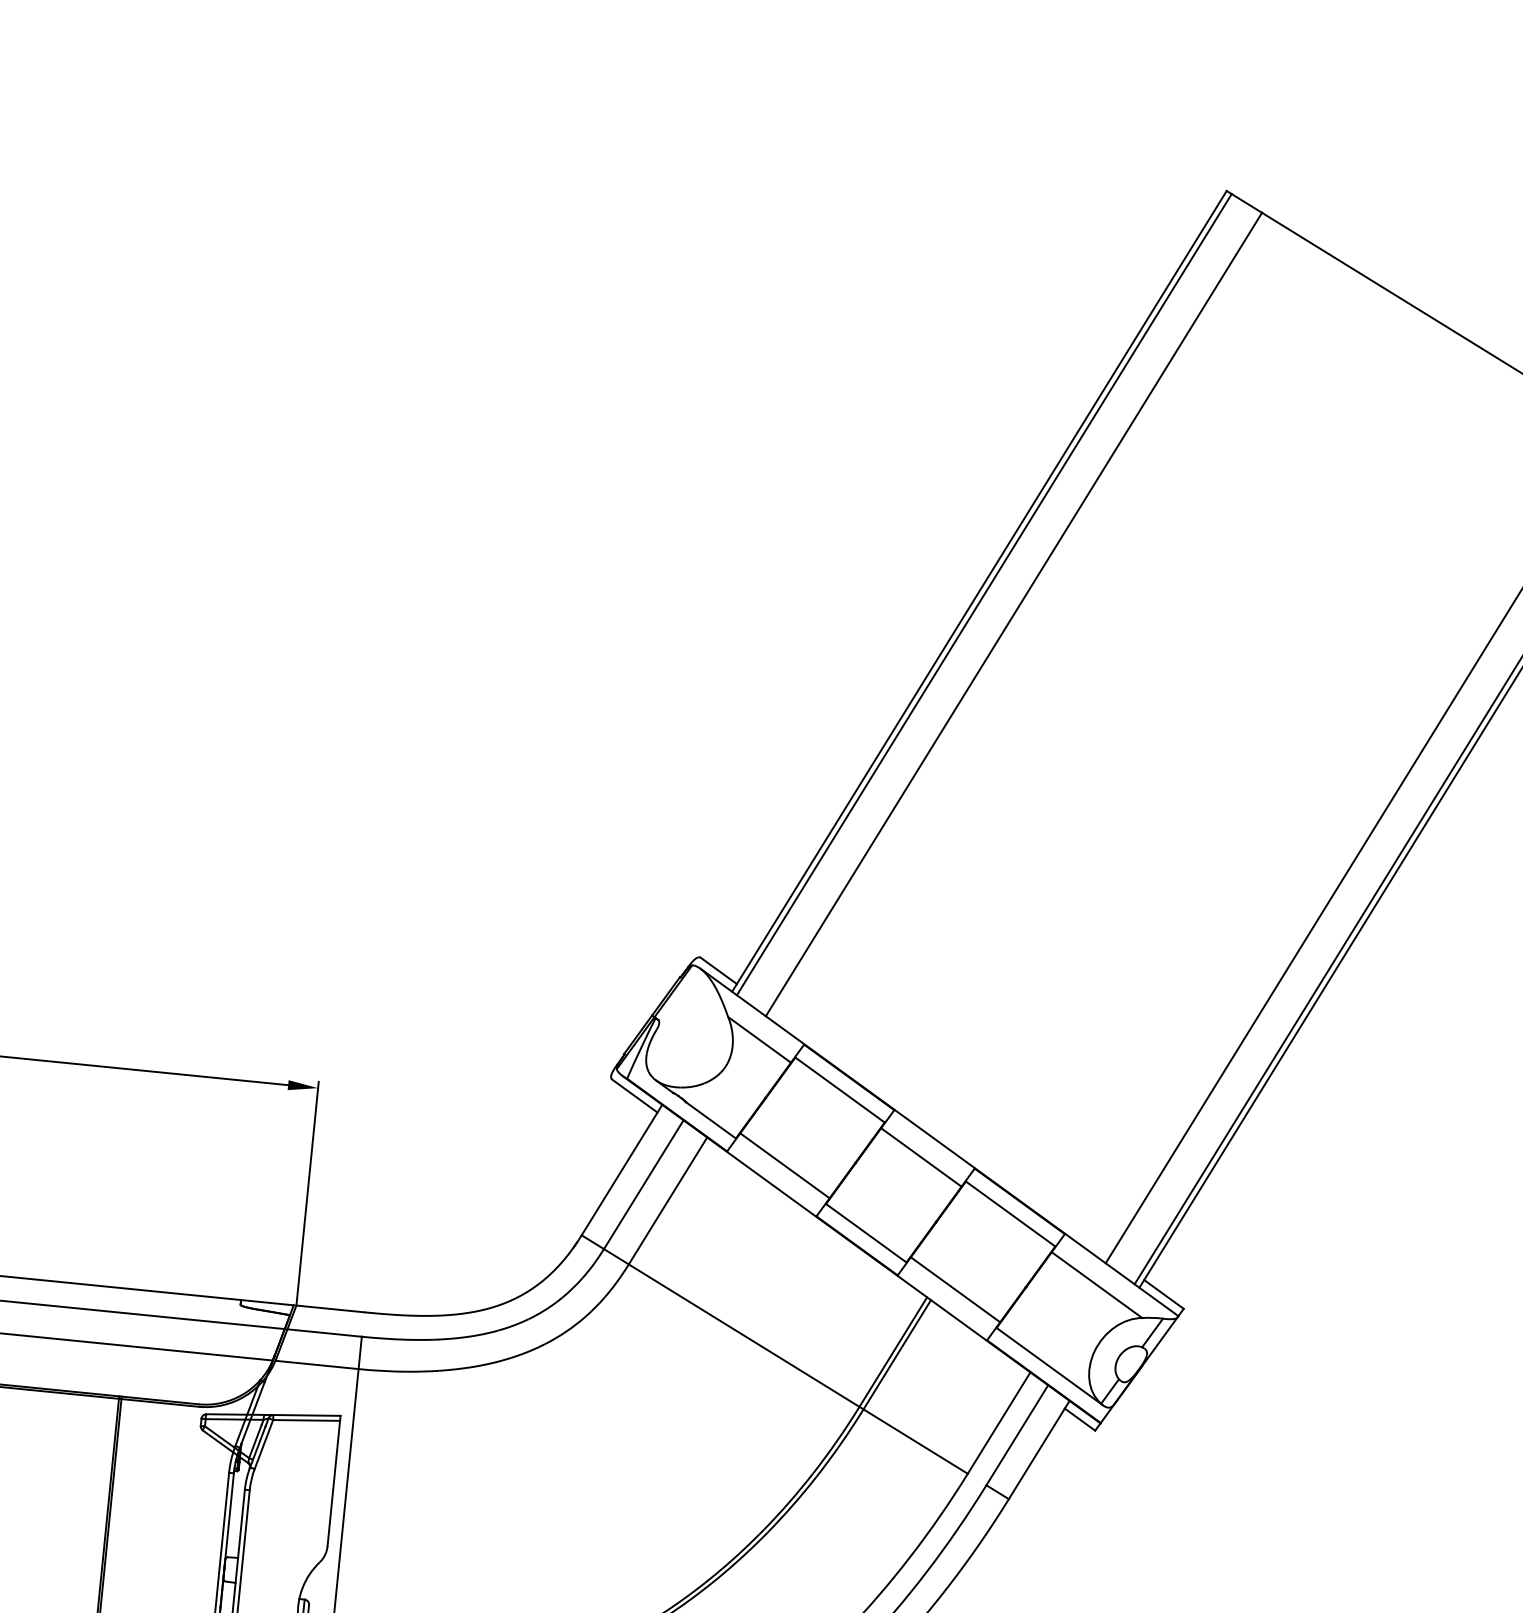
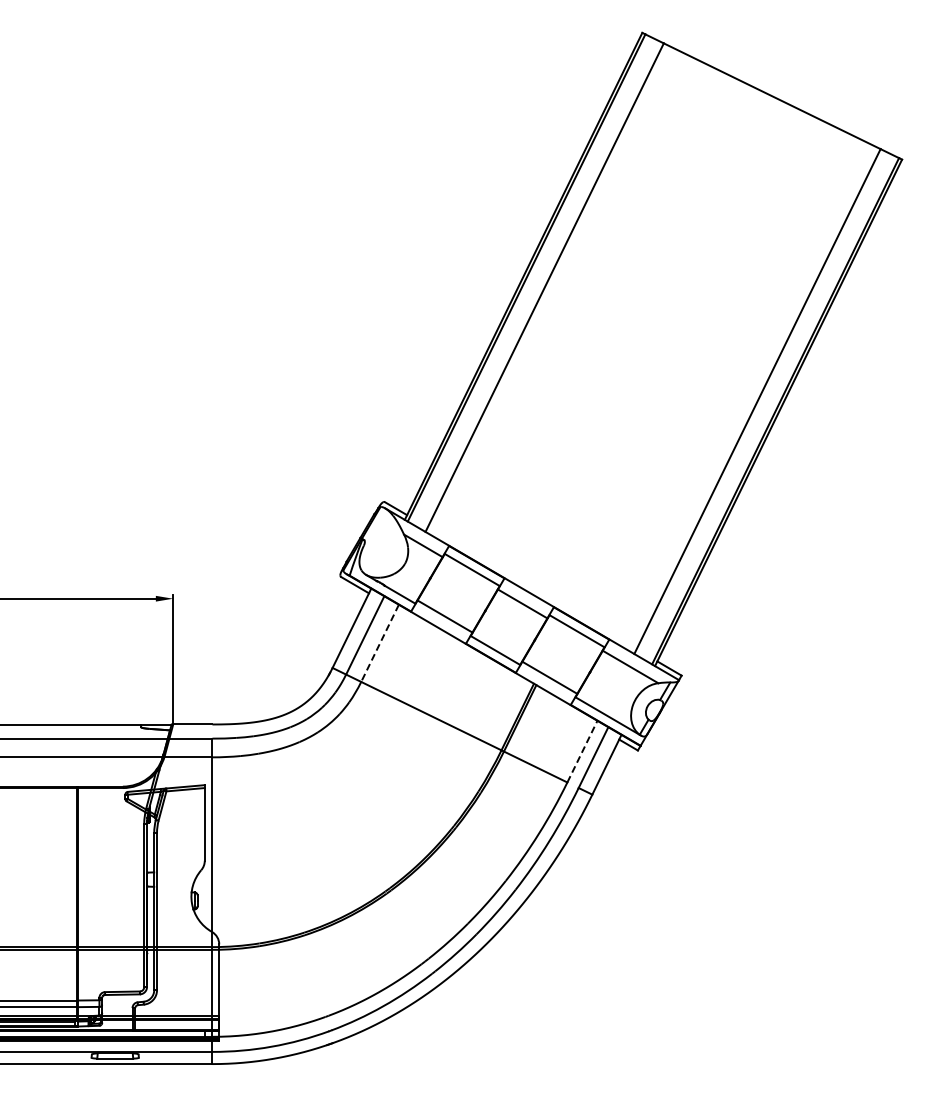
line: (668, 1201) -> (380, 643), solid -> dashed
line: (999, 1422) -> (582, 751), solid -> dashed

